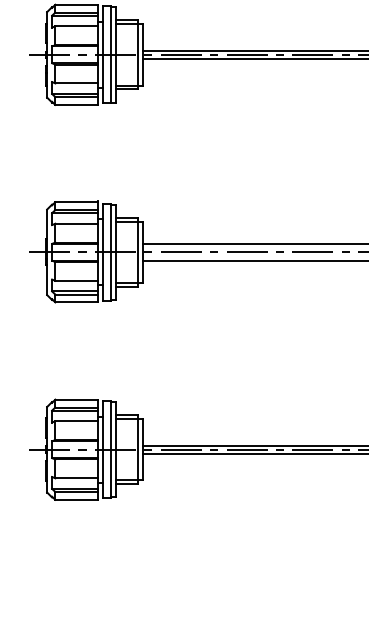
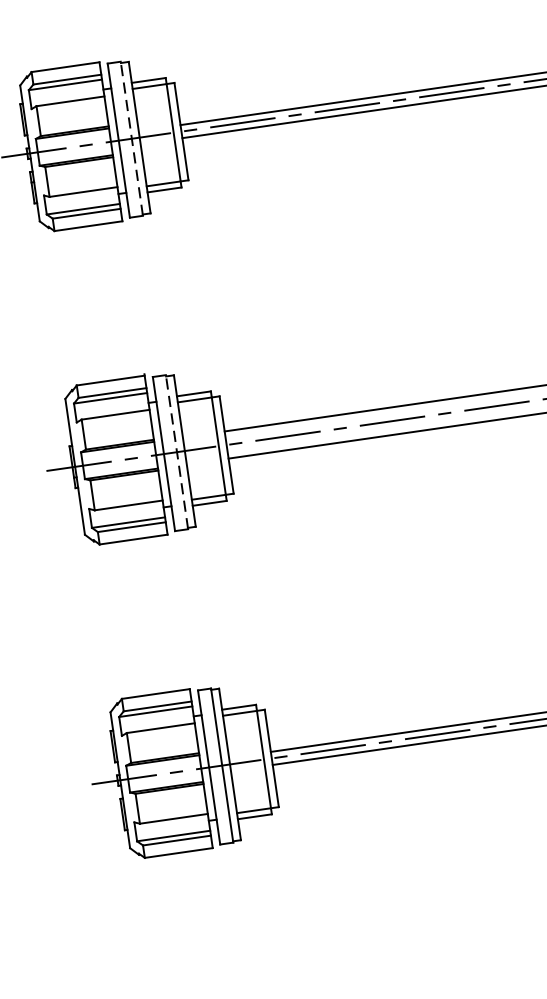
line: (111, 54) -> (132, 138), solid -> dashed
line: (111, 252) -> (177, 452), solid -> dashed

